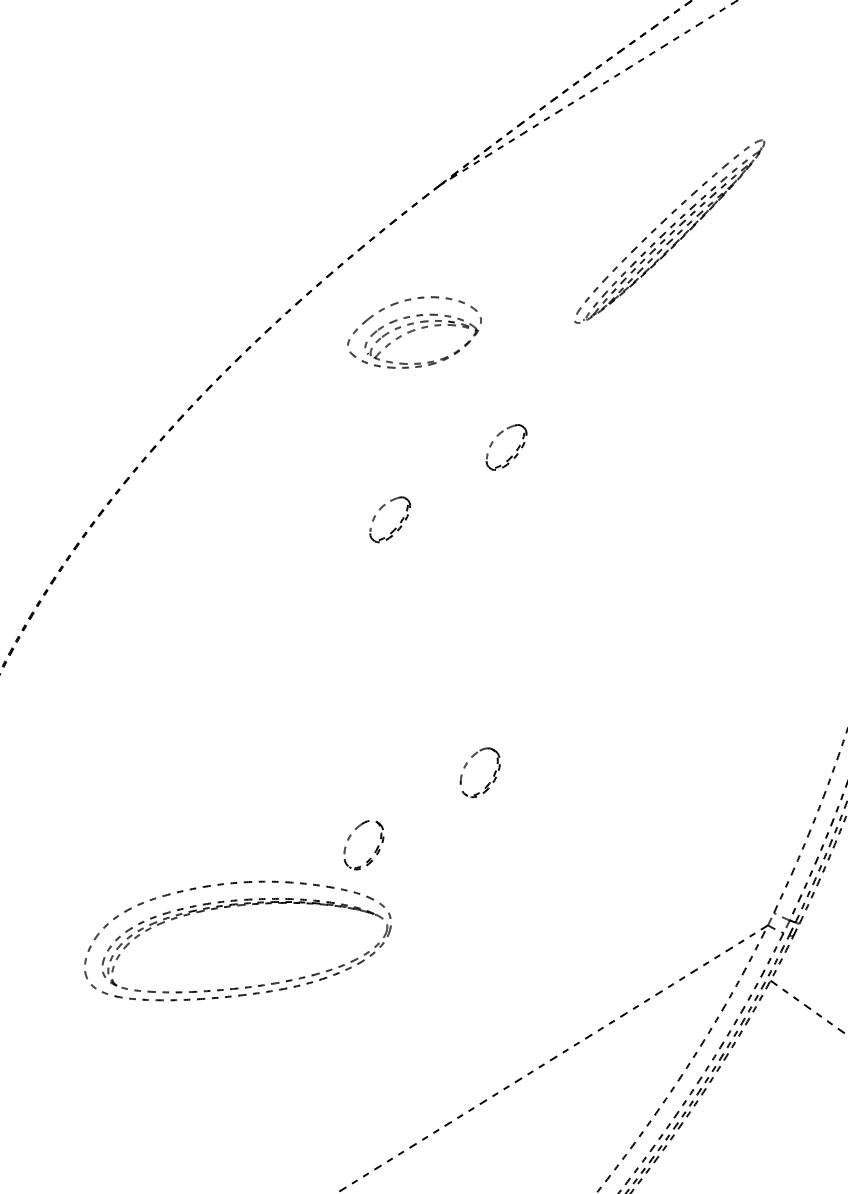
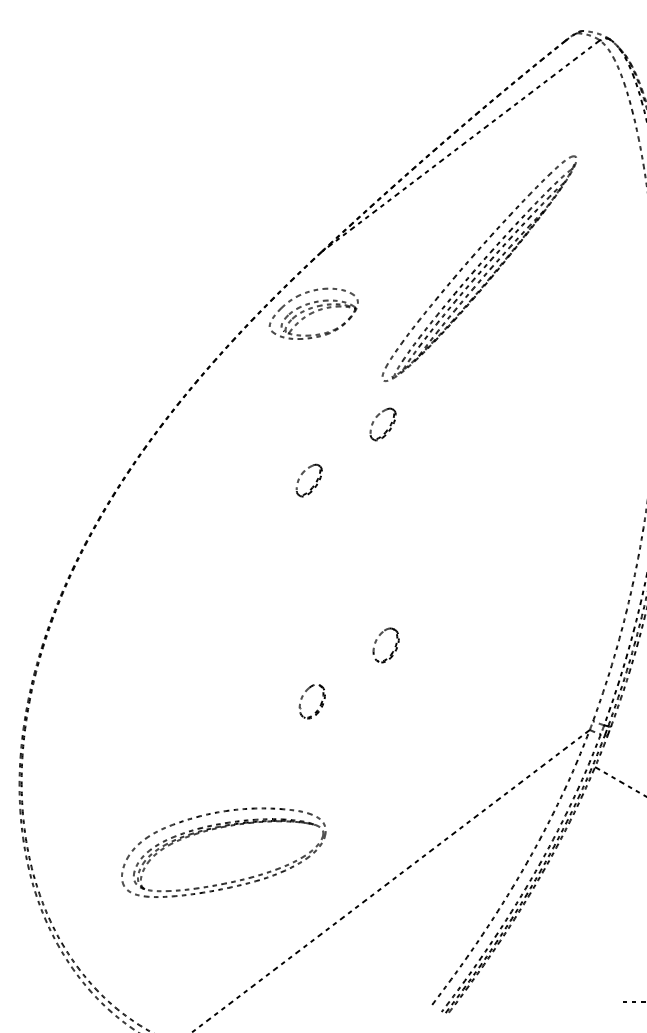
part: (668, 231) -> (478, 268), size x1.67
part: (414, 331) -> (313, 313), moved
part: (230, 907) -> (216, 829), moved

